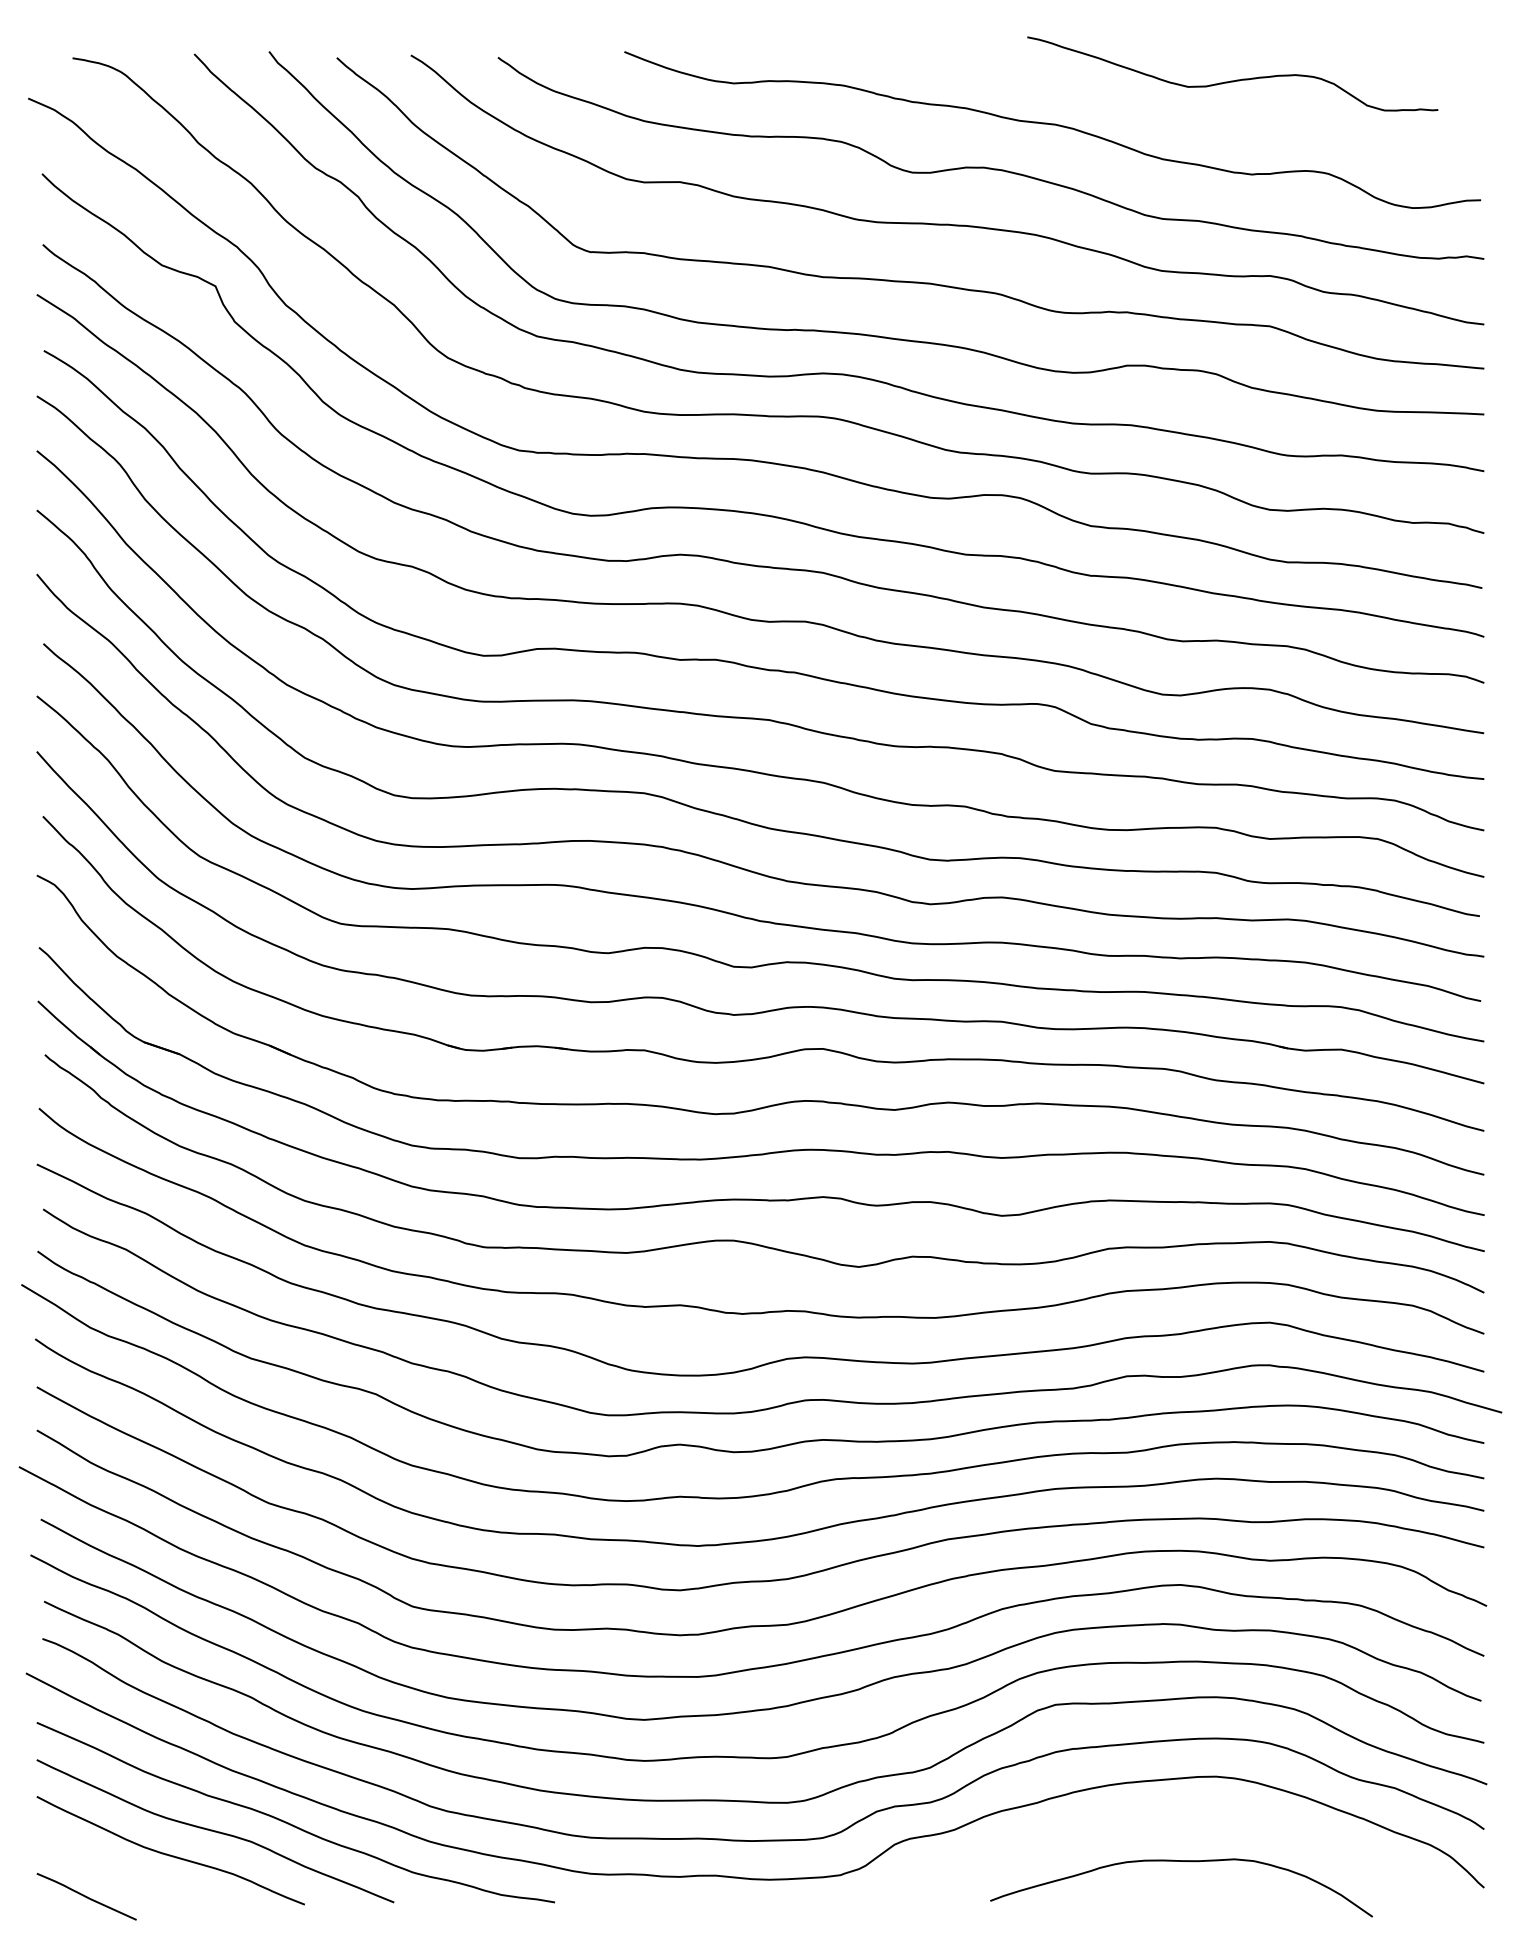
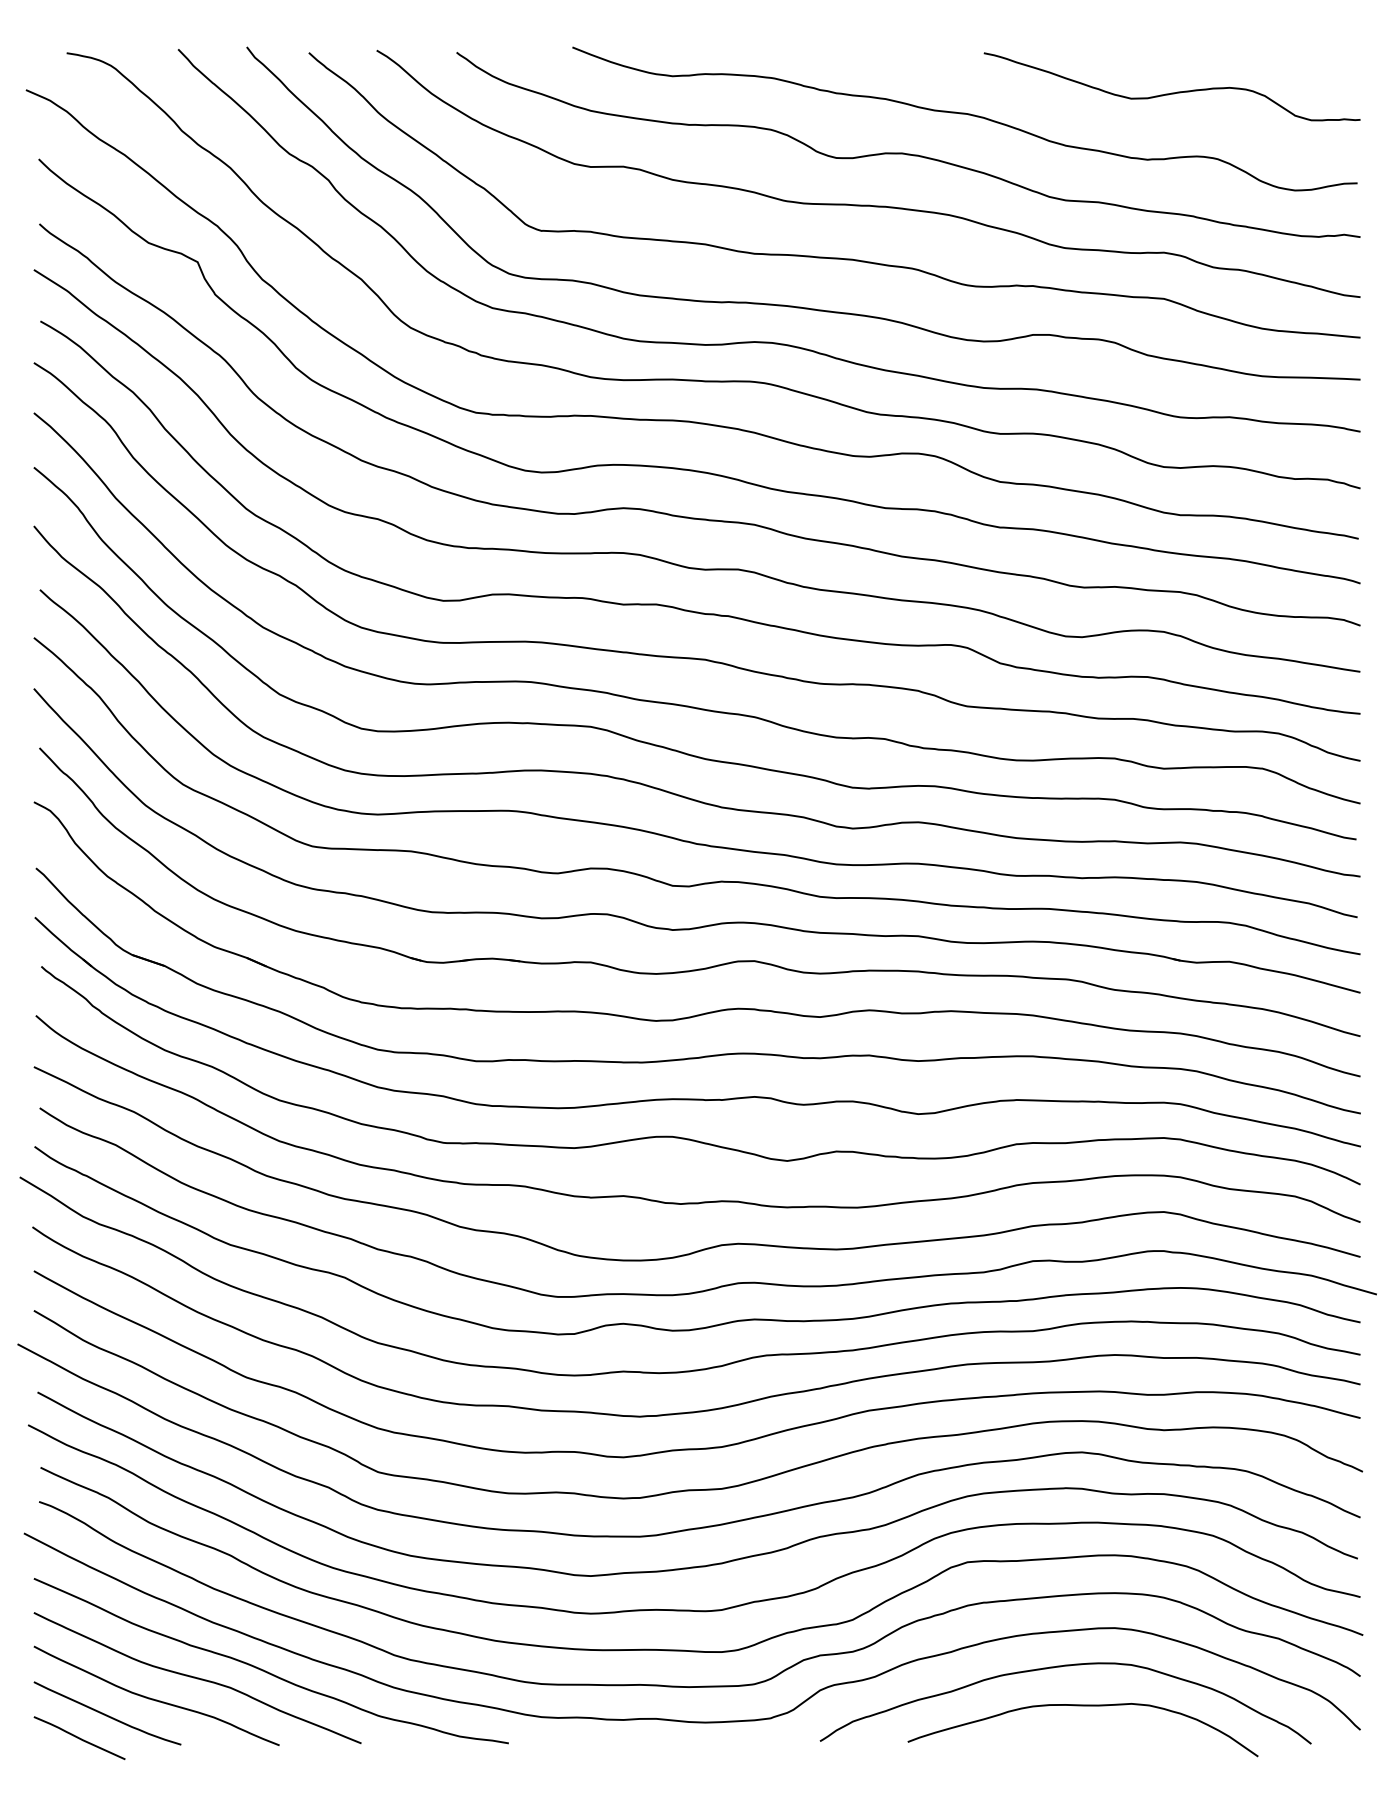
curve: (1232, 80) -> (1171, 92), moved
curve: (1158, 1819) -> (1061, 1667), added
curve: (115, 1870) -> (106, 1714), added

